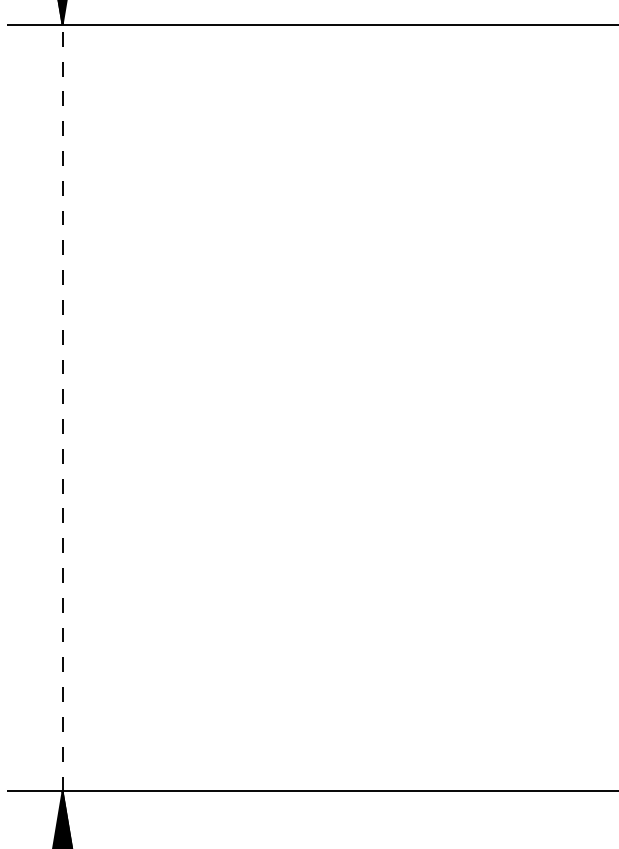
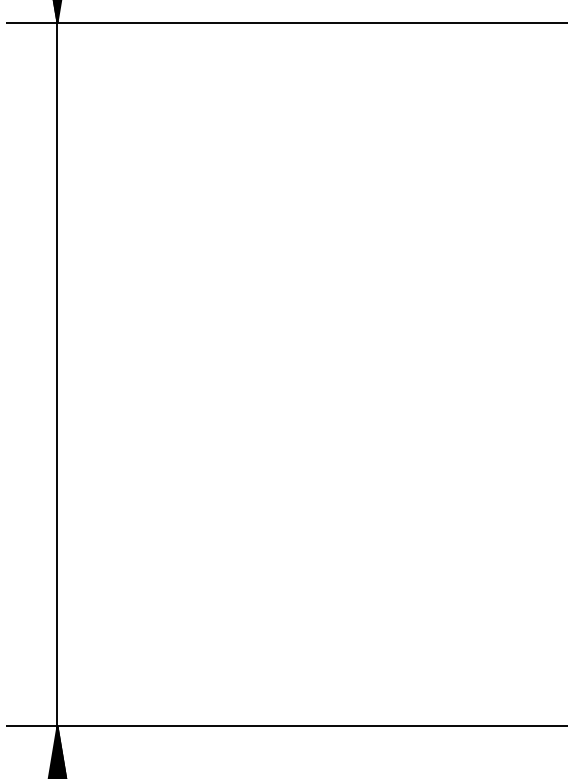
line: (62, 408) -> (57, 374), dashed -> solid

